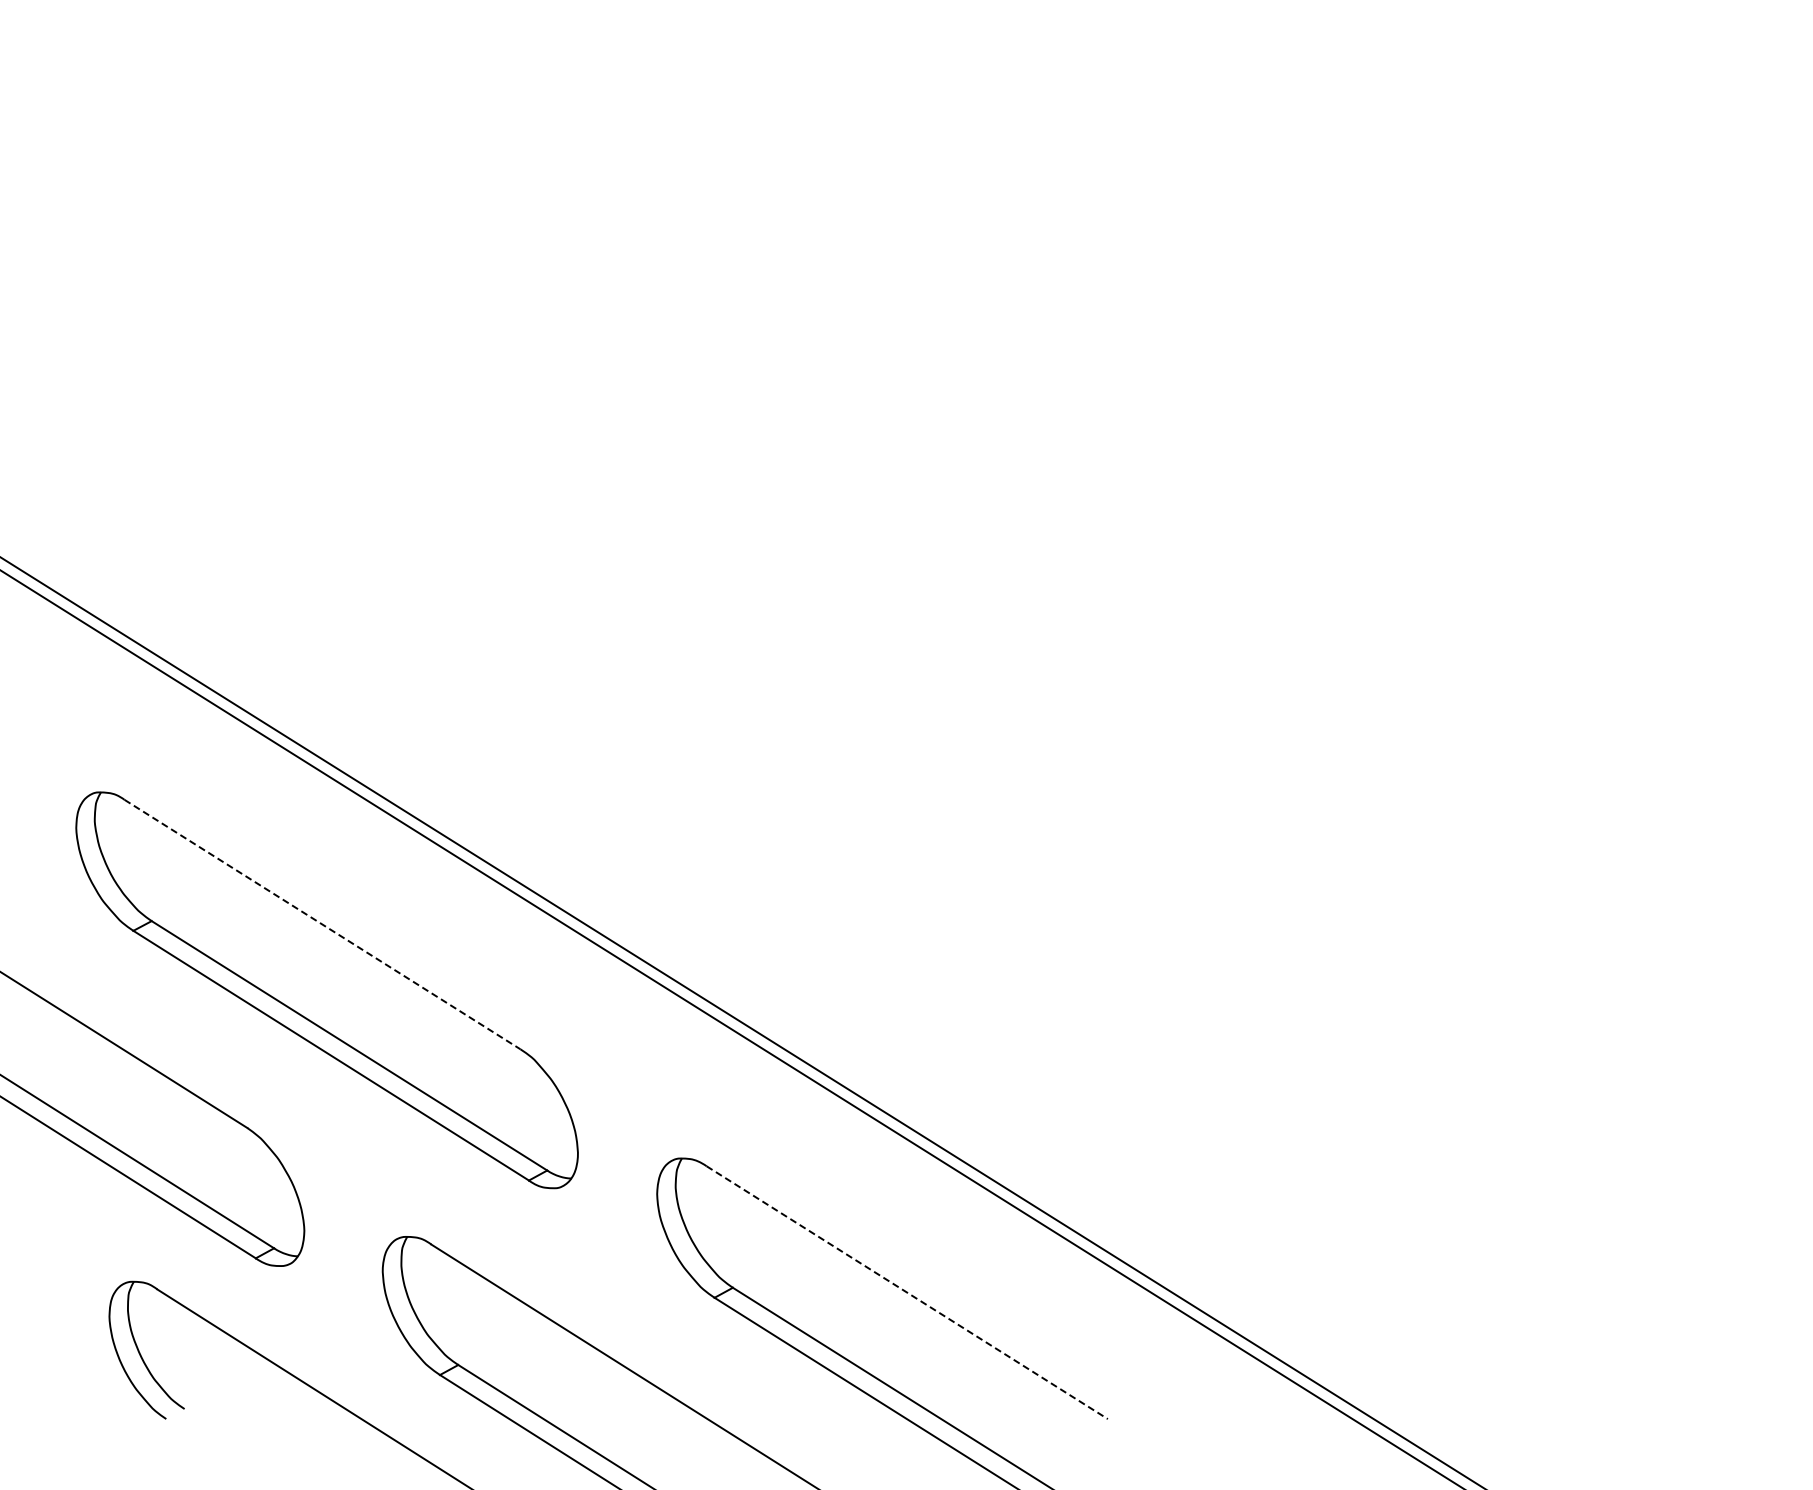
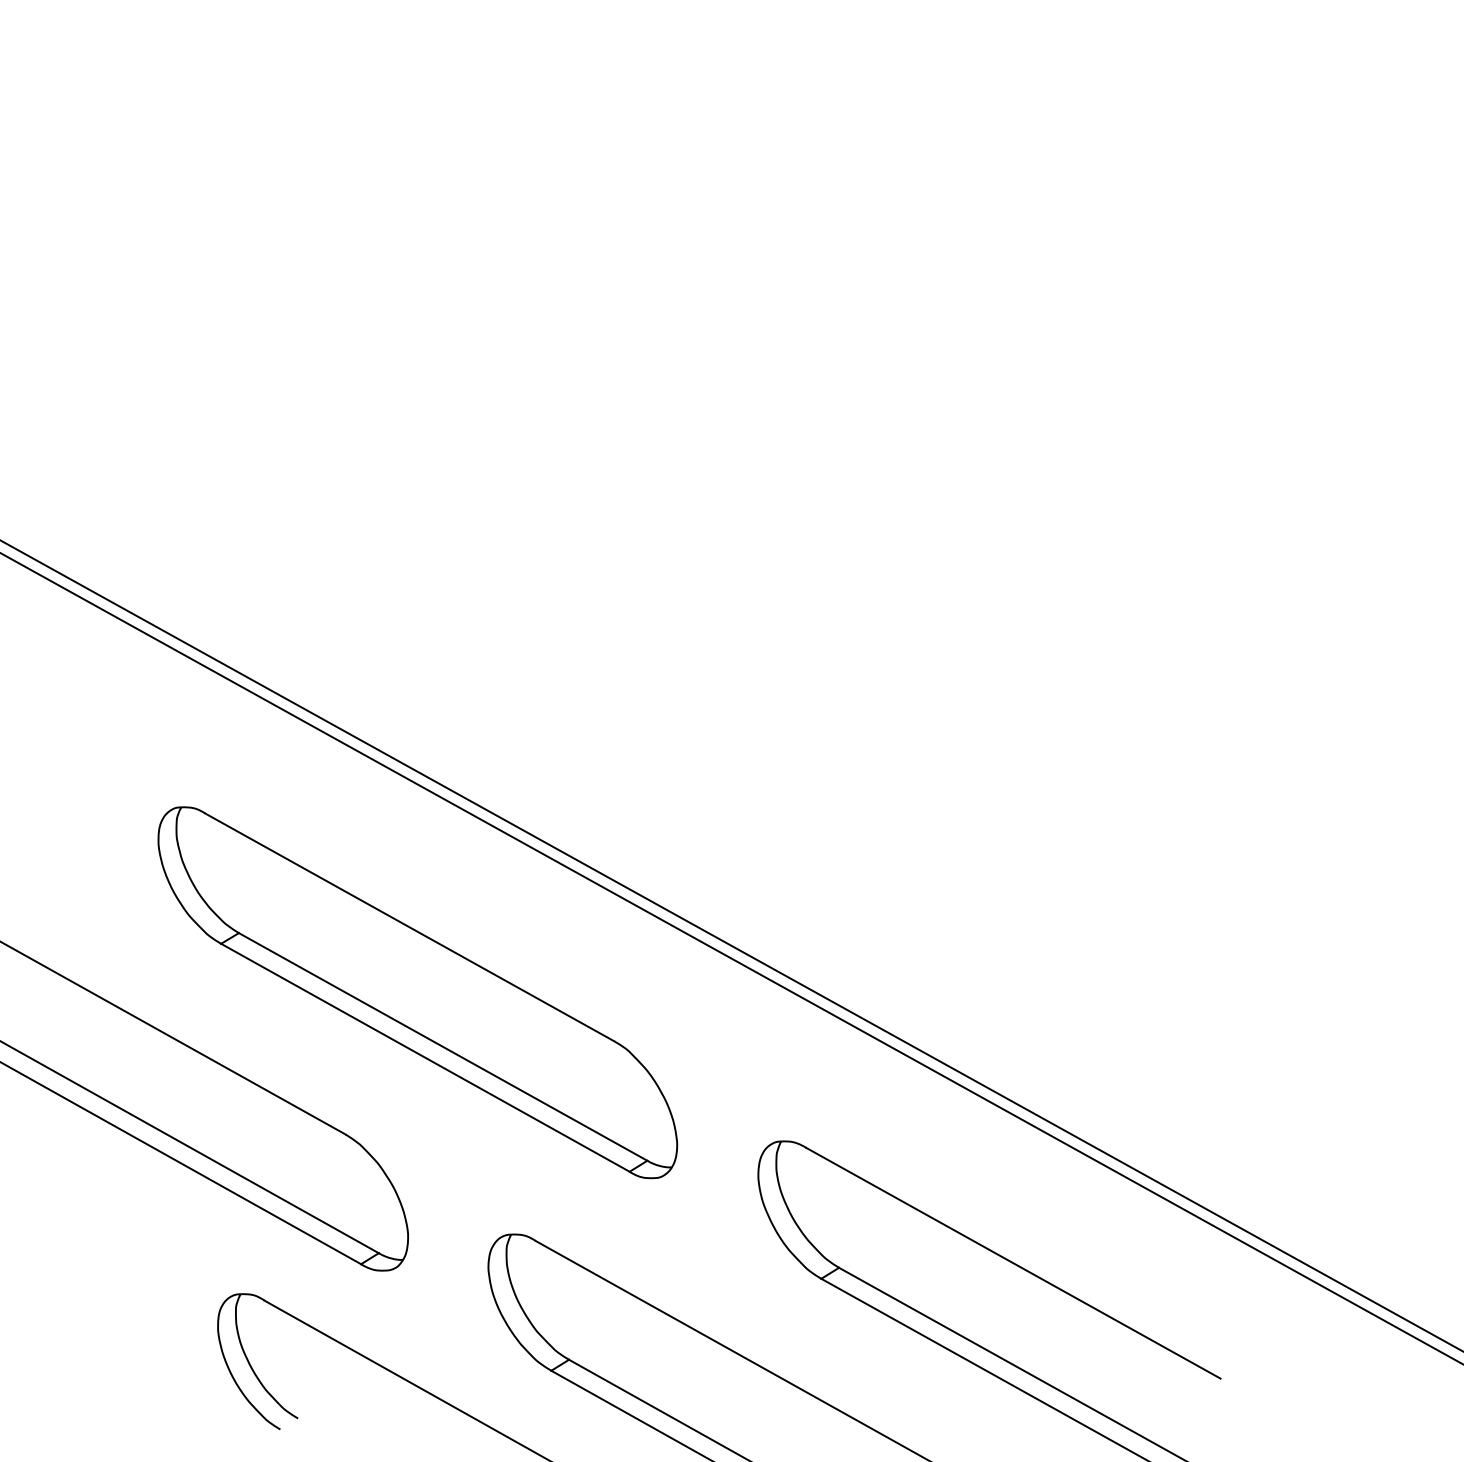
line: (322, 924) -> (409, 927), dashed -> solid
line: (907, 1292) -> (1013, 1263), dashed -> solid

